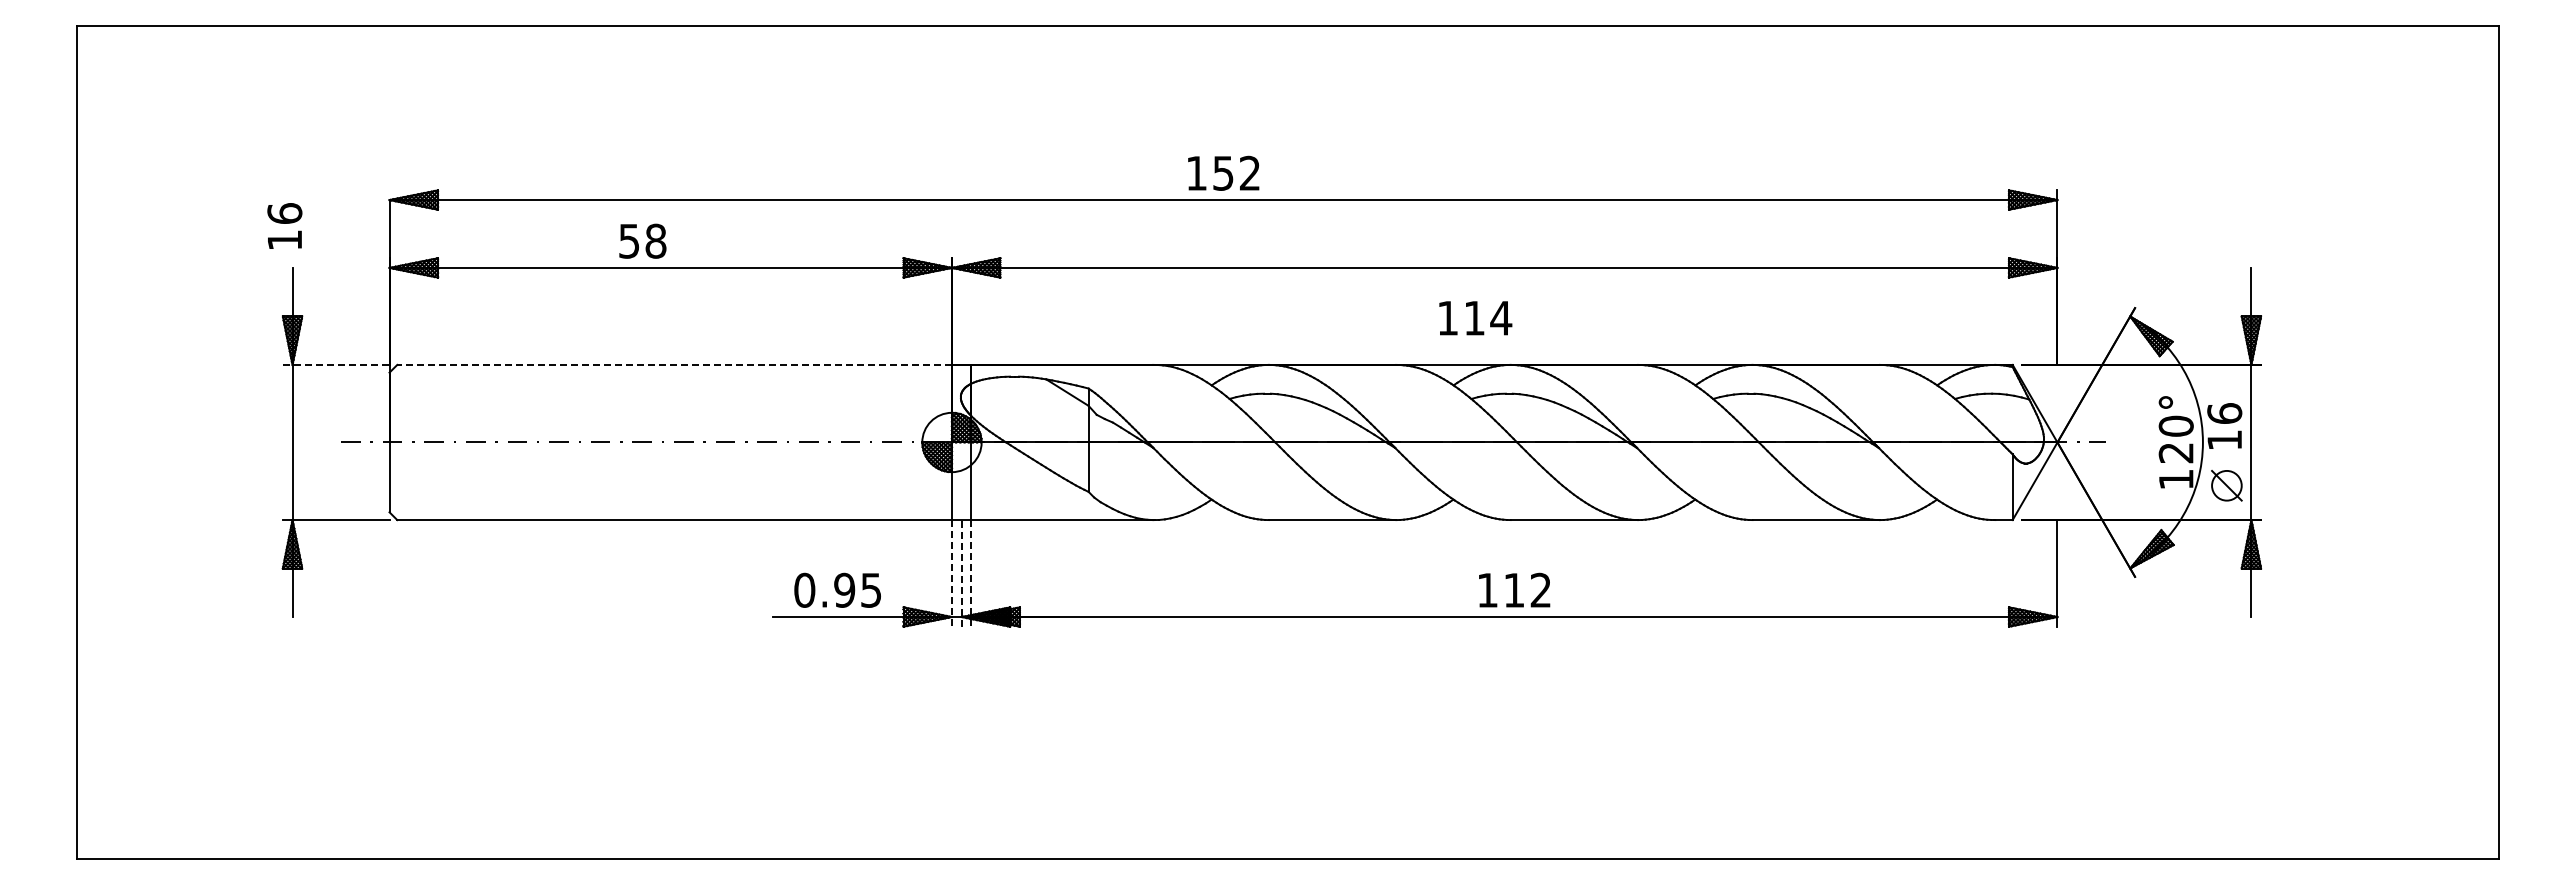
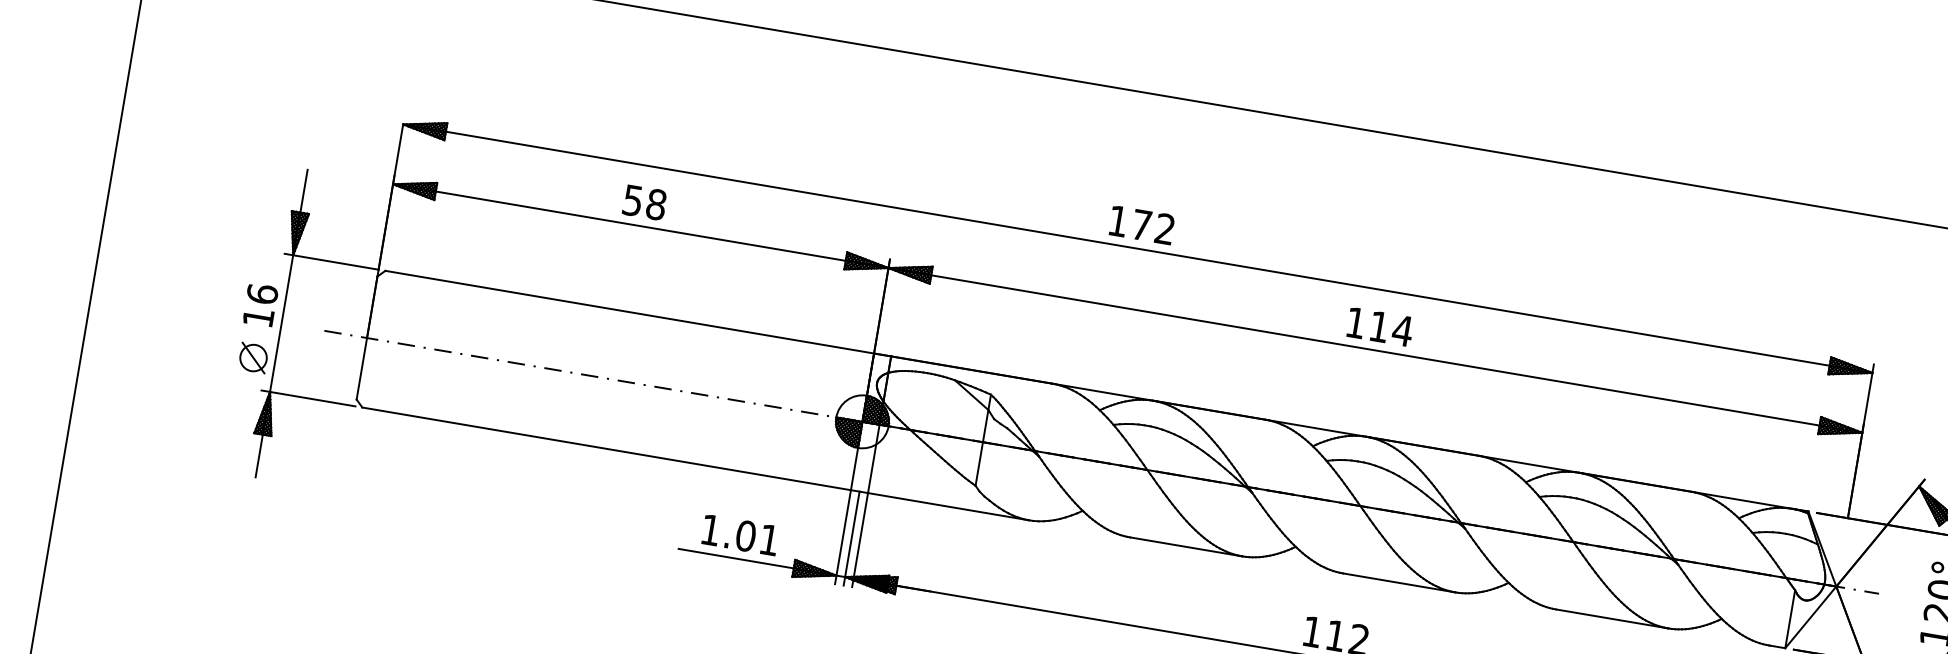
text: (1223, 173) -> (1141, 225), 152 -> 172
text: (284, 225) -> (260, 304), moved
text: (642, 240) -> (644, 201), moved
text: (1475, 318) -> (1380, 327), moved
line: (336, 364) -> (331, 261), dashed -> solid
line: (674, 364) -> (629, 311), dashed -> solid
part: (267, 485) -> (253, 357), added
line: (961, 572) -> (851, 537), dashed -> solid
line: (951, 573) -> (842, 537), dashed -> solid
line: (971, 573) -> (860, 540), dashed -> solid
text: (837, 589) -> (739, 534), 0.95 -> 1.01

